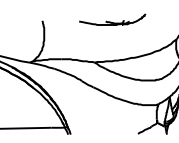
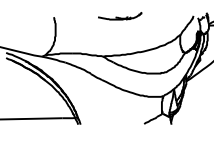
part: (111, 19) -> (119, 15), size x0.7

